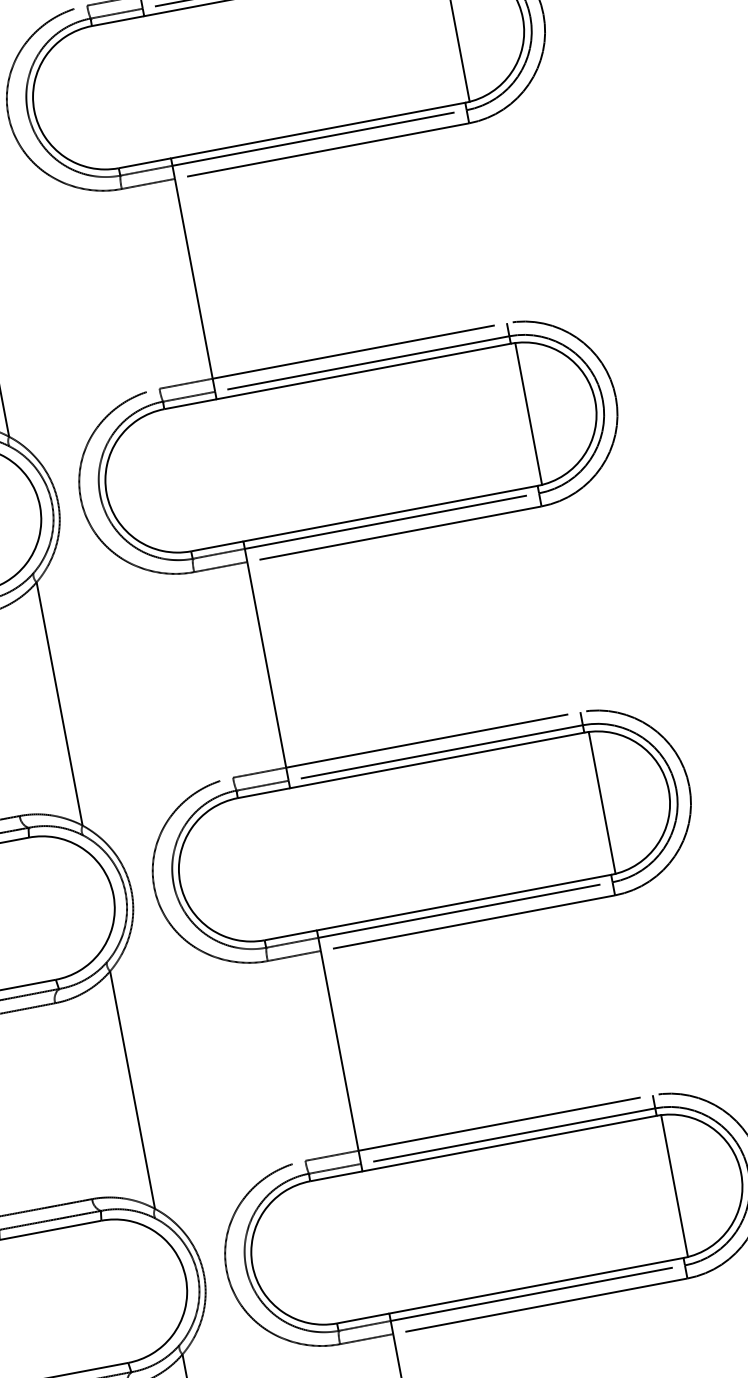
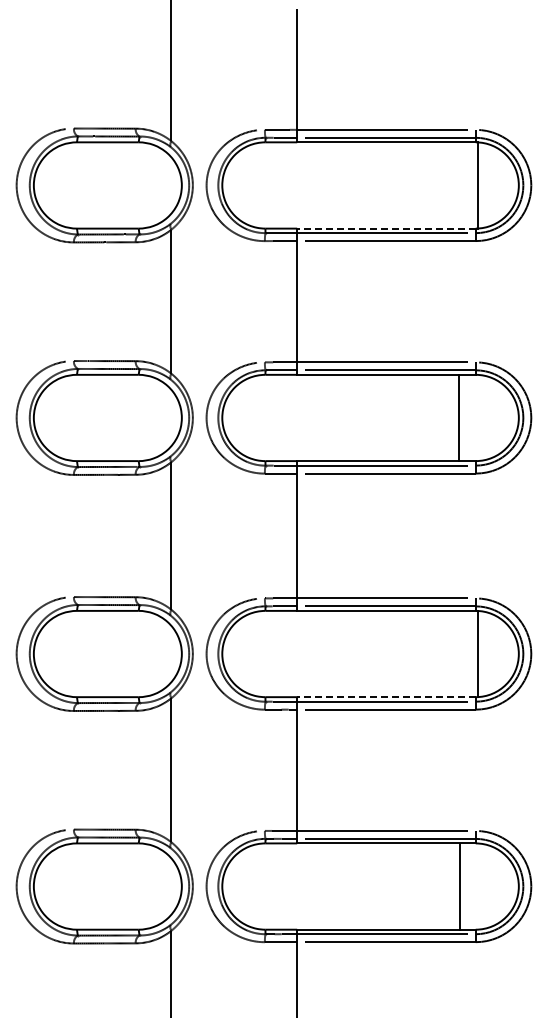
line: (316, 130) -> (385, 228), solid -> dashed
line: (528, 413) -> (459, 417), moved
line: (462, 903) -> (385, 697), solid -> dashed
line: (674, 1185) -> (460, 886), moved

